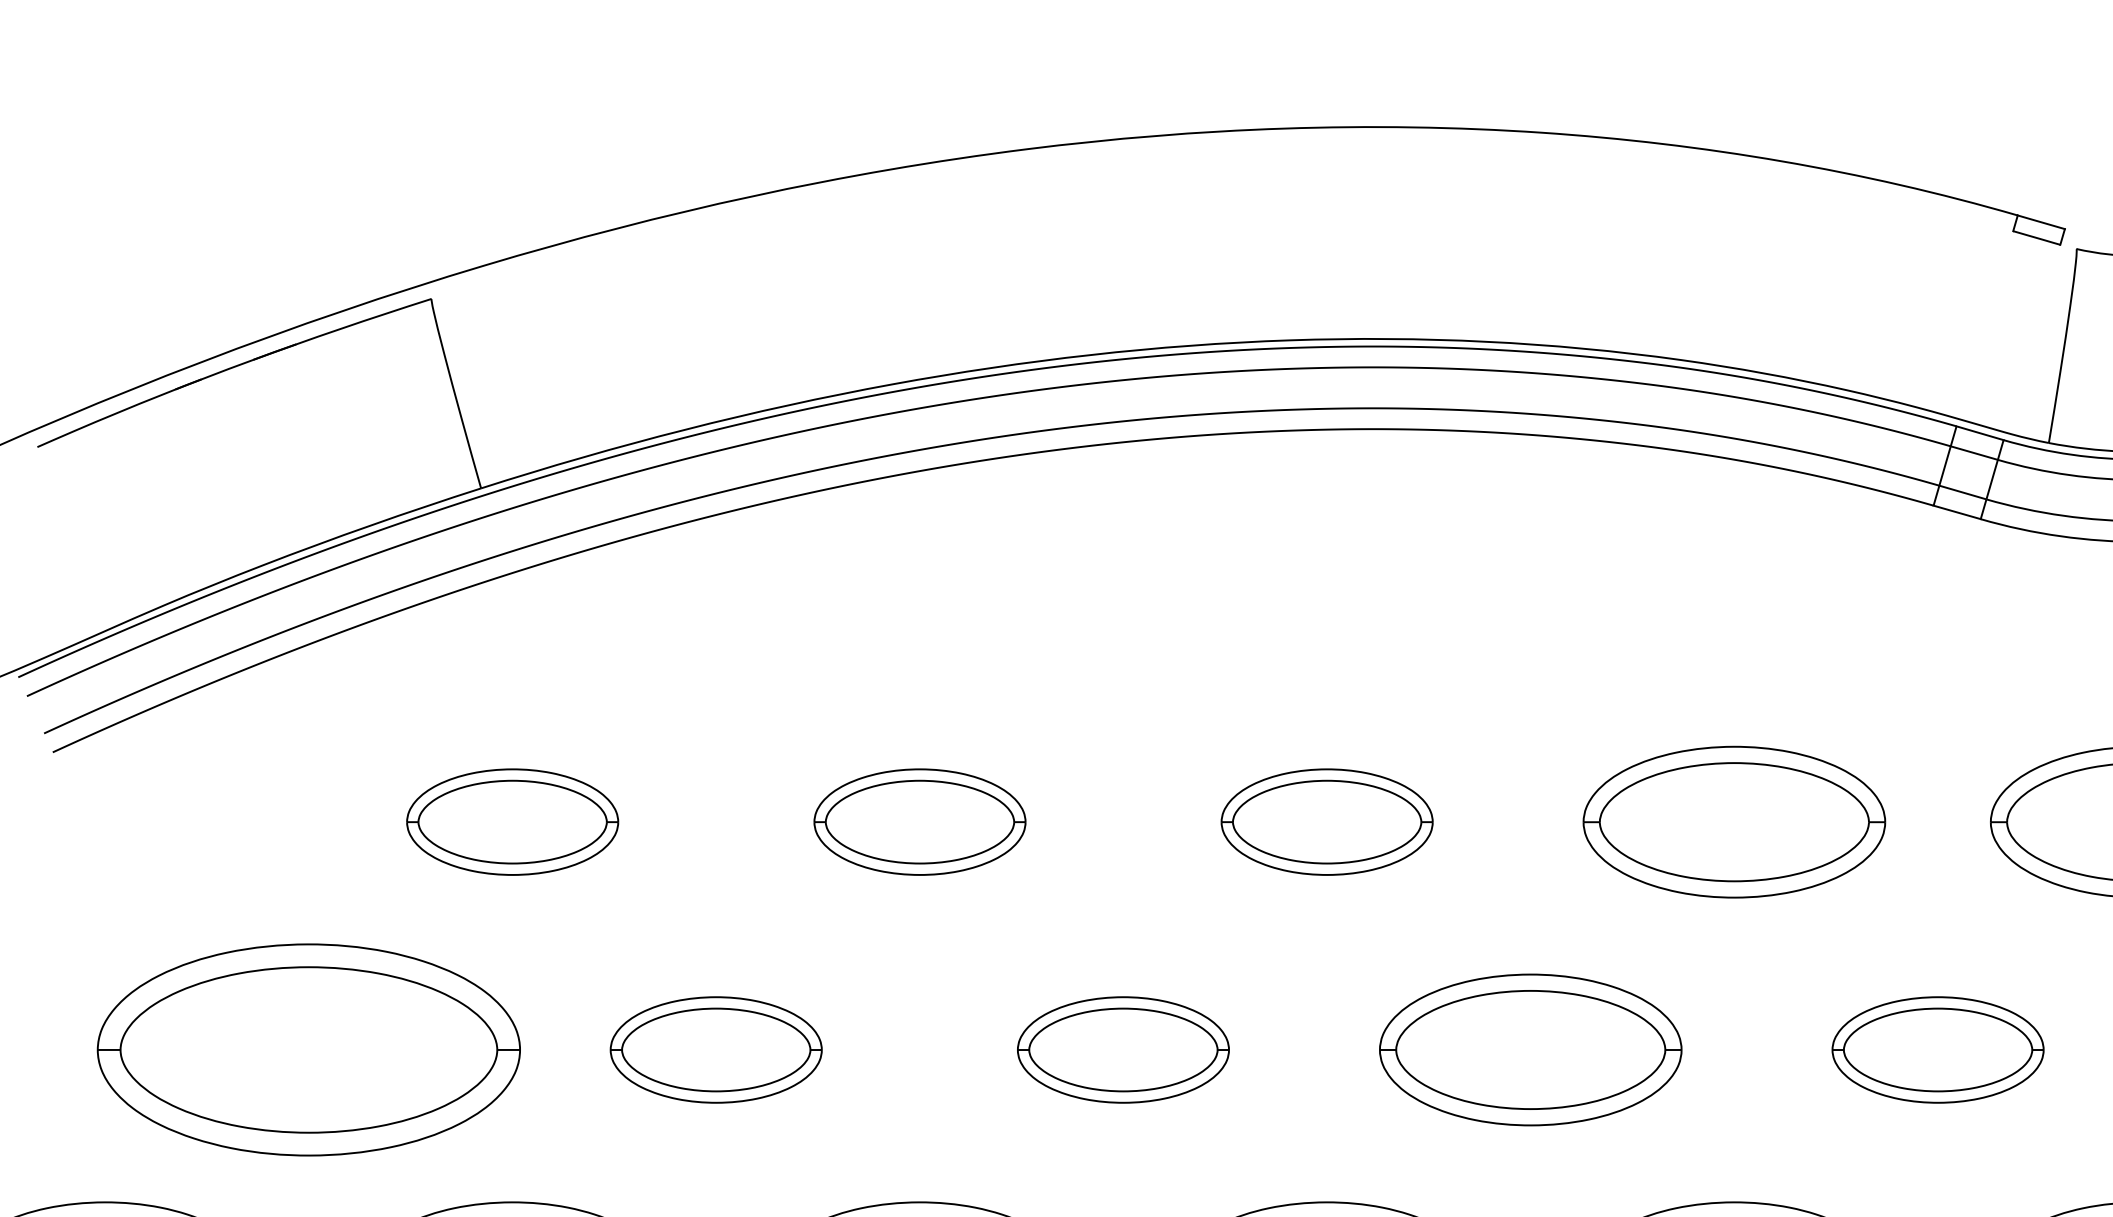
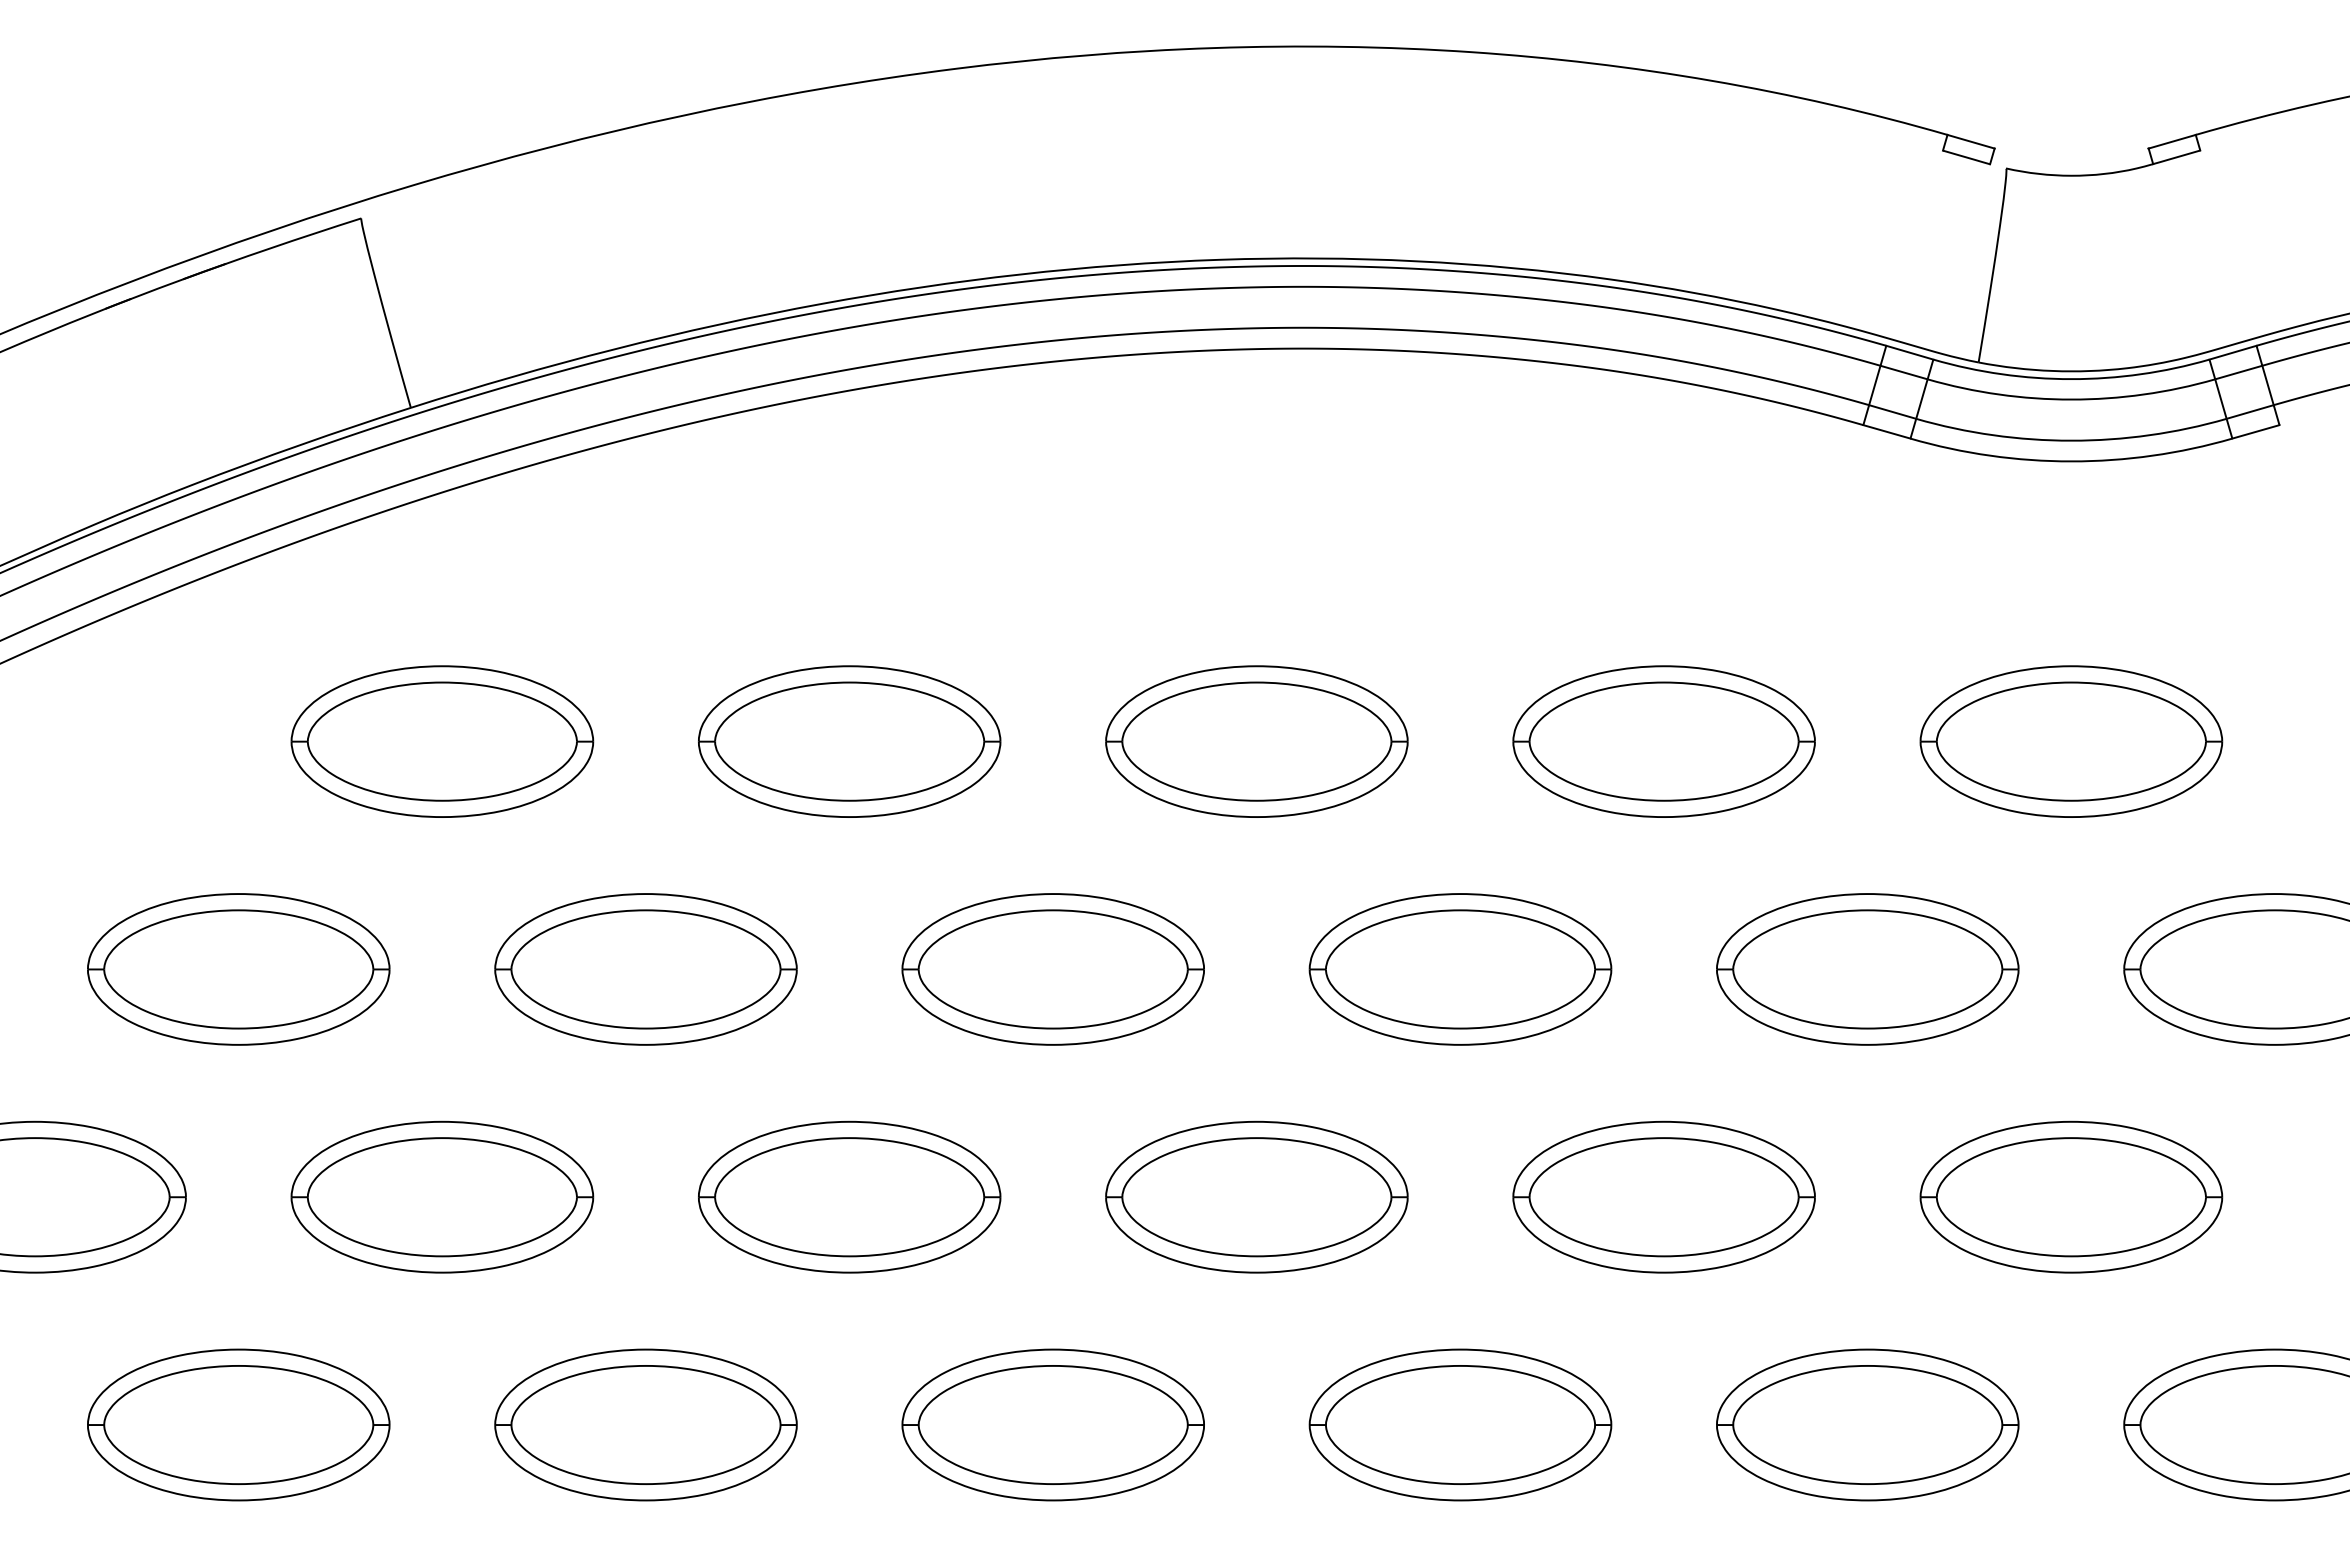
part: (512, 822) -> (442, 741), size x1.43
part: (919, 822) -> (849, 741), size x1.43
part: (1326, 822) -> (1256, 741), size x1.43
part: (308, 1050) -> (238, 969), size x0.71
part: (715, 1050) -> (645, 969), size x1.43
part: (1122, 1050) -> (1052, 969), size x1.43
part: (1937, 1050) -> (1867, 969), size x1.43

